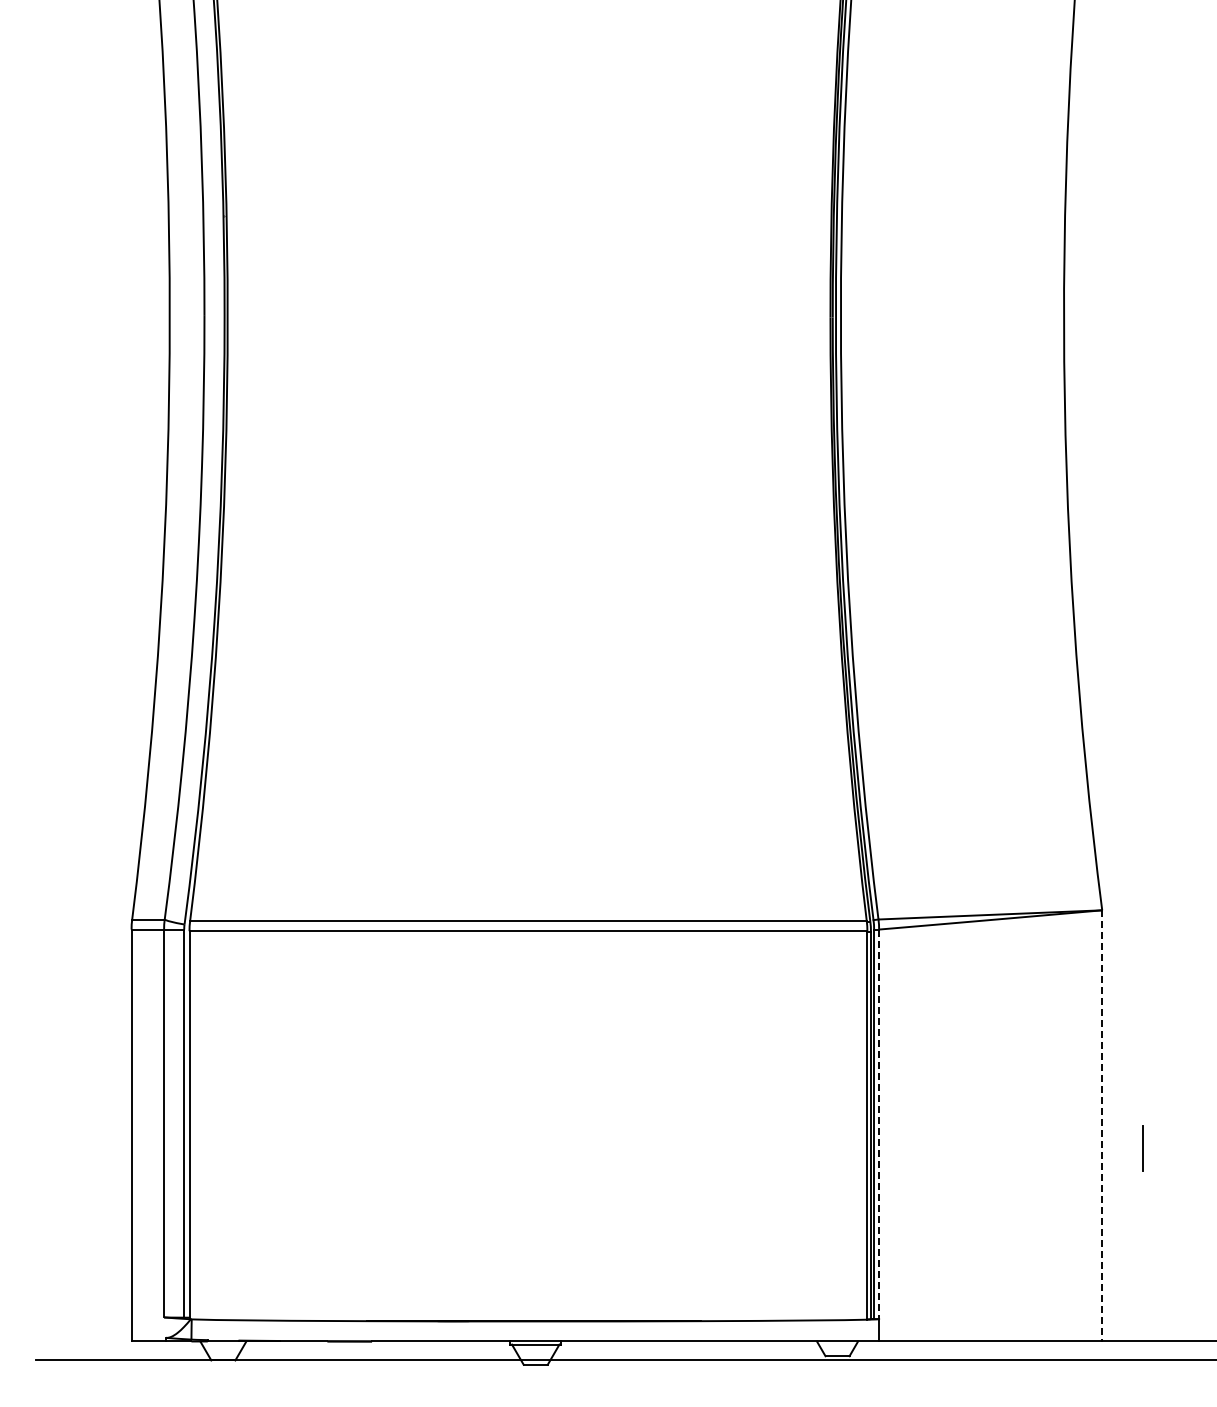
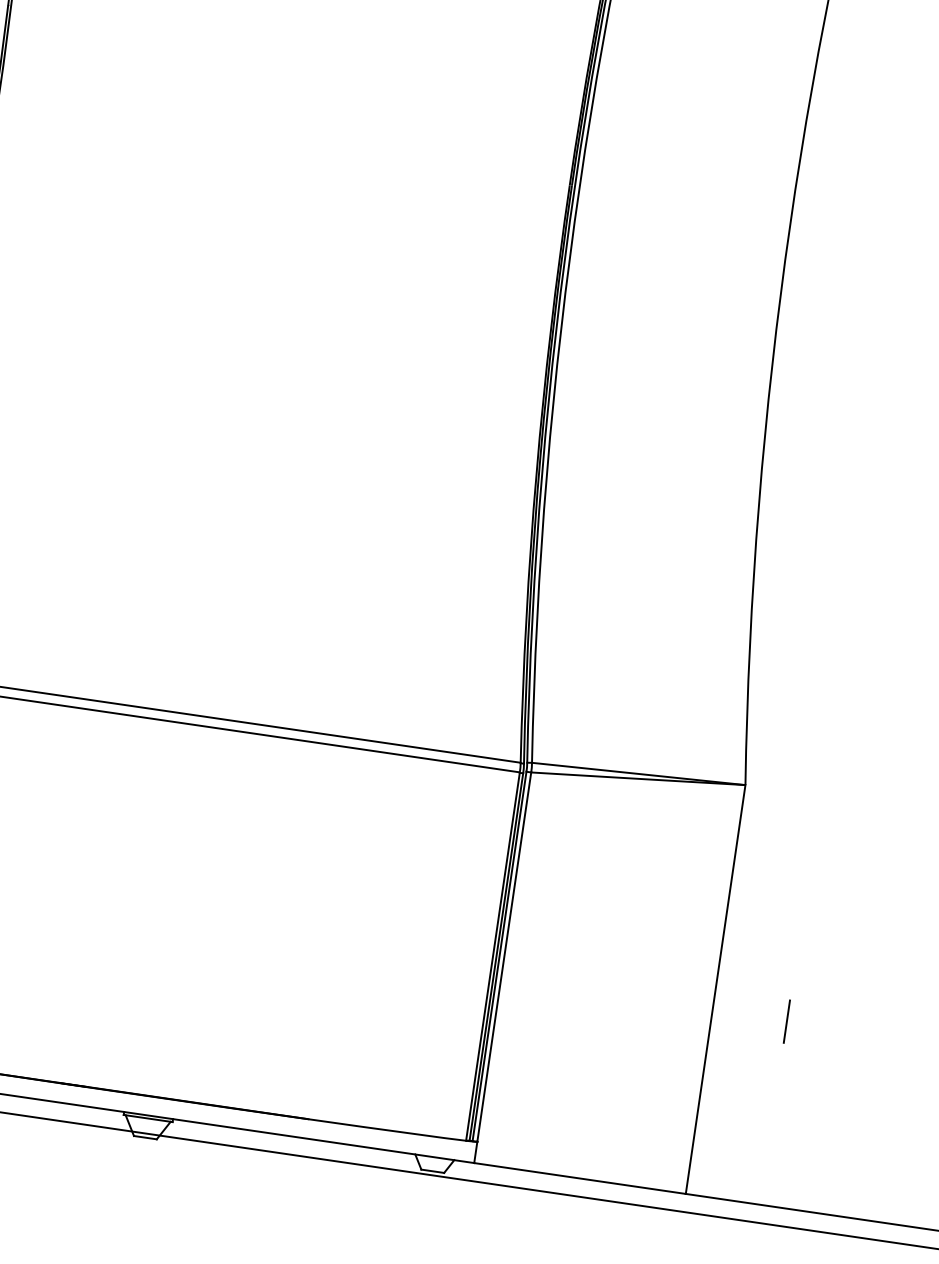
line: (879, 1124) -> (504, 957), dashed -> solid
line: (1102, 1125) -> (715, 989), dashed -> solid
line: (1142, 1148) -> (786, 1021), moved

